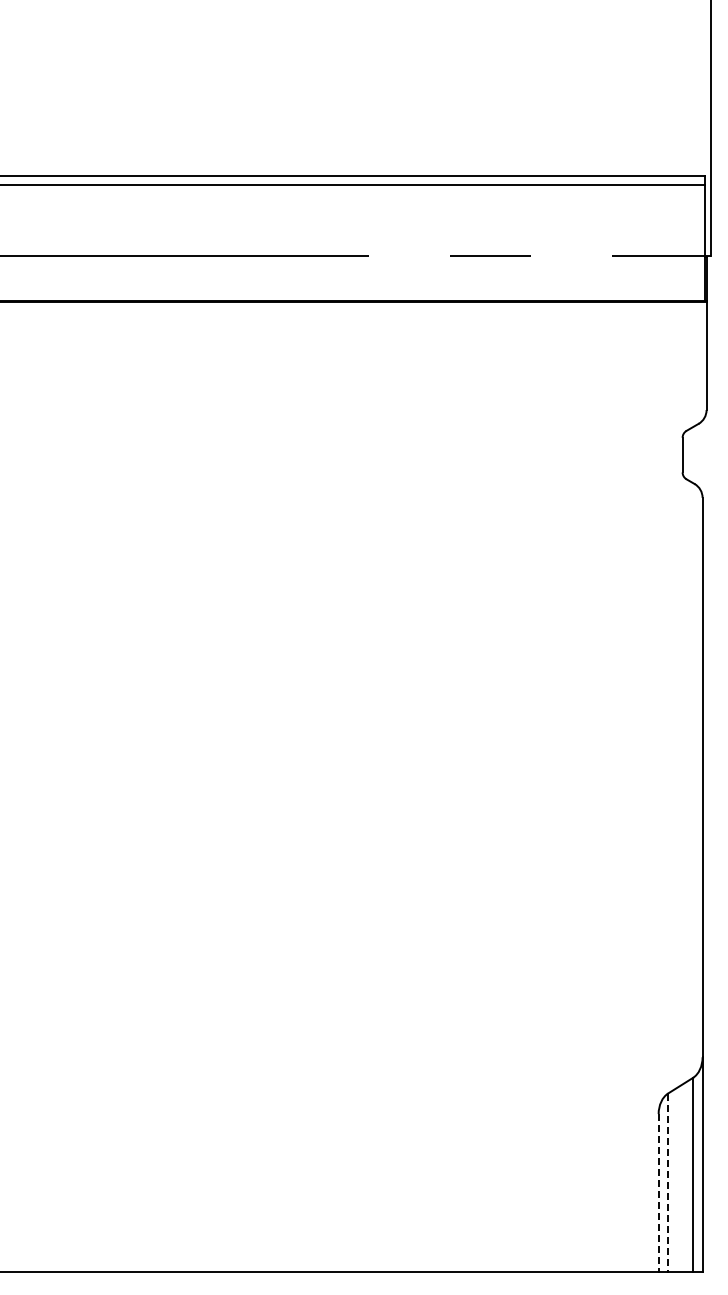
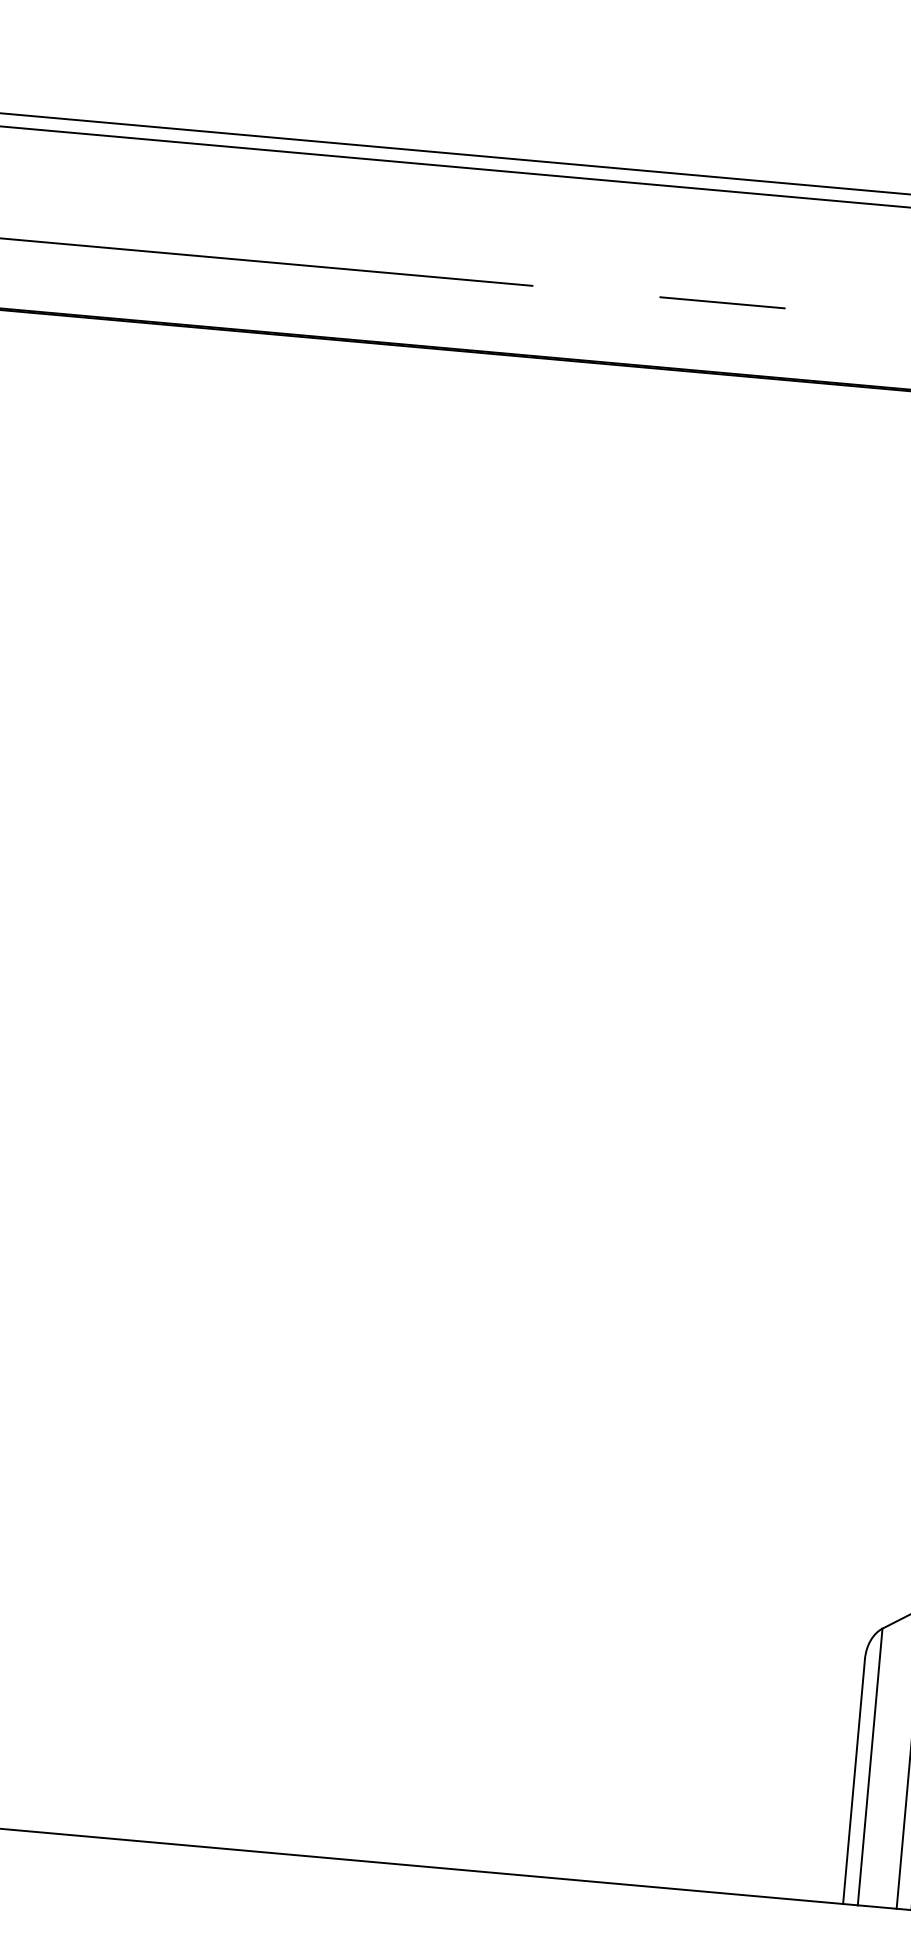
line: (668, 1182) -> (870, 1766), dashed -> solid
line: (658, 1192) -> (853, 1781), dashed -> solid

